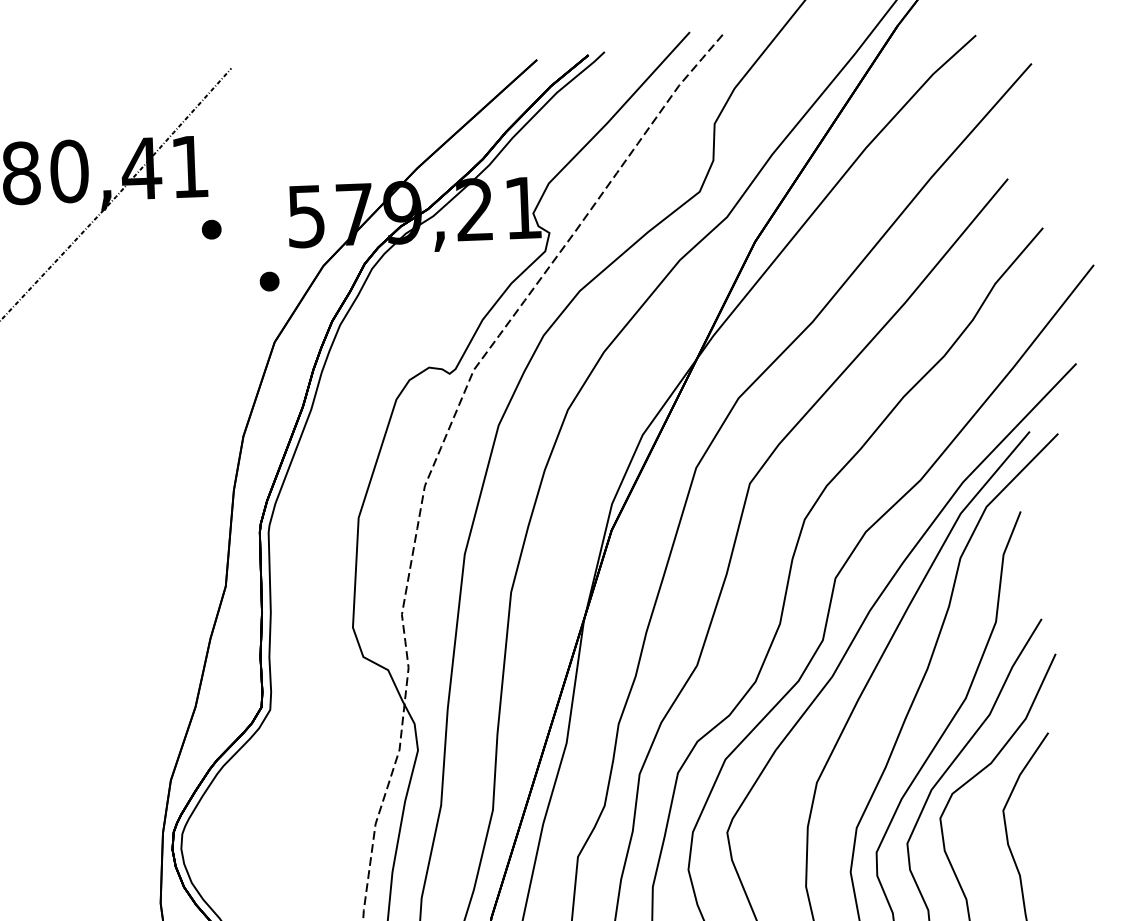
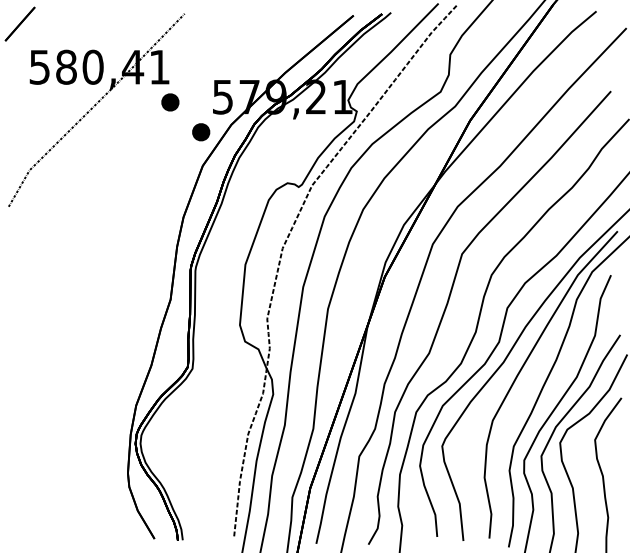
part: (211, 229) -> (170, 102), size x1.67
part: (270, 281) -> (201, 132), size x1.67

